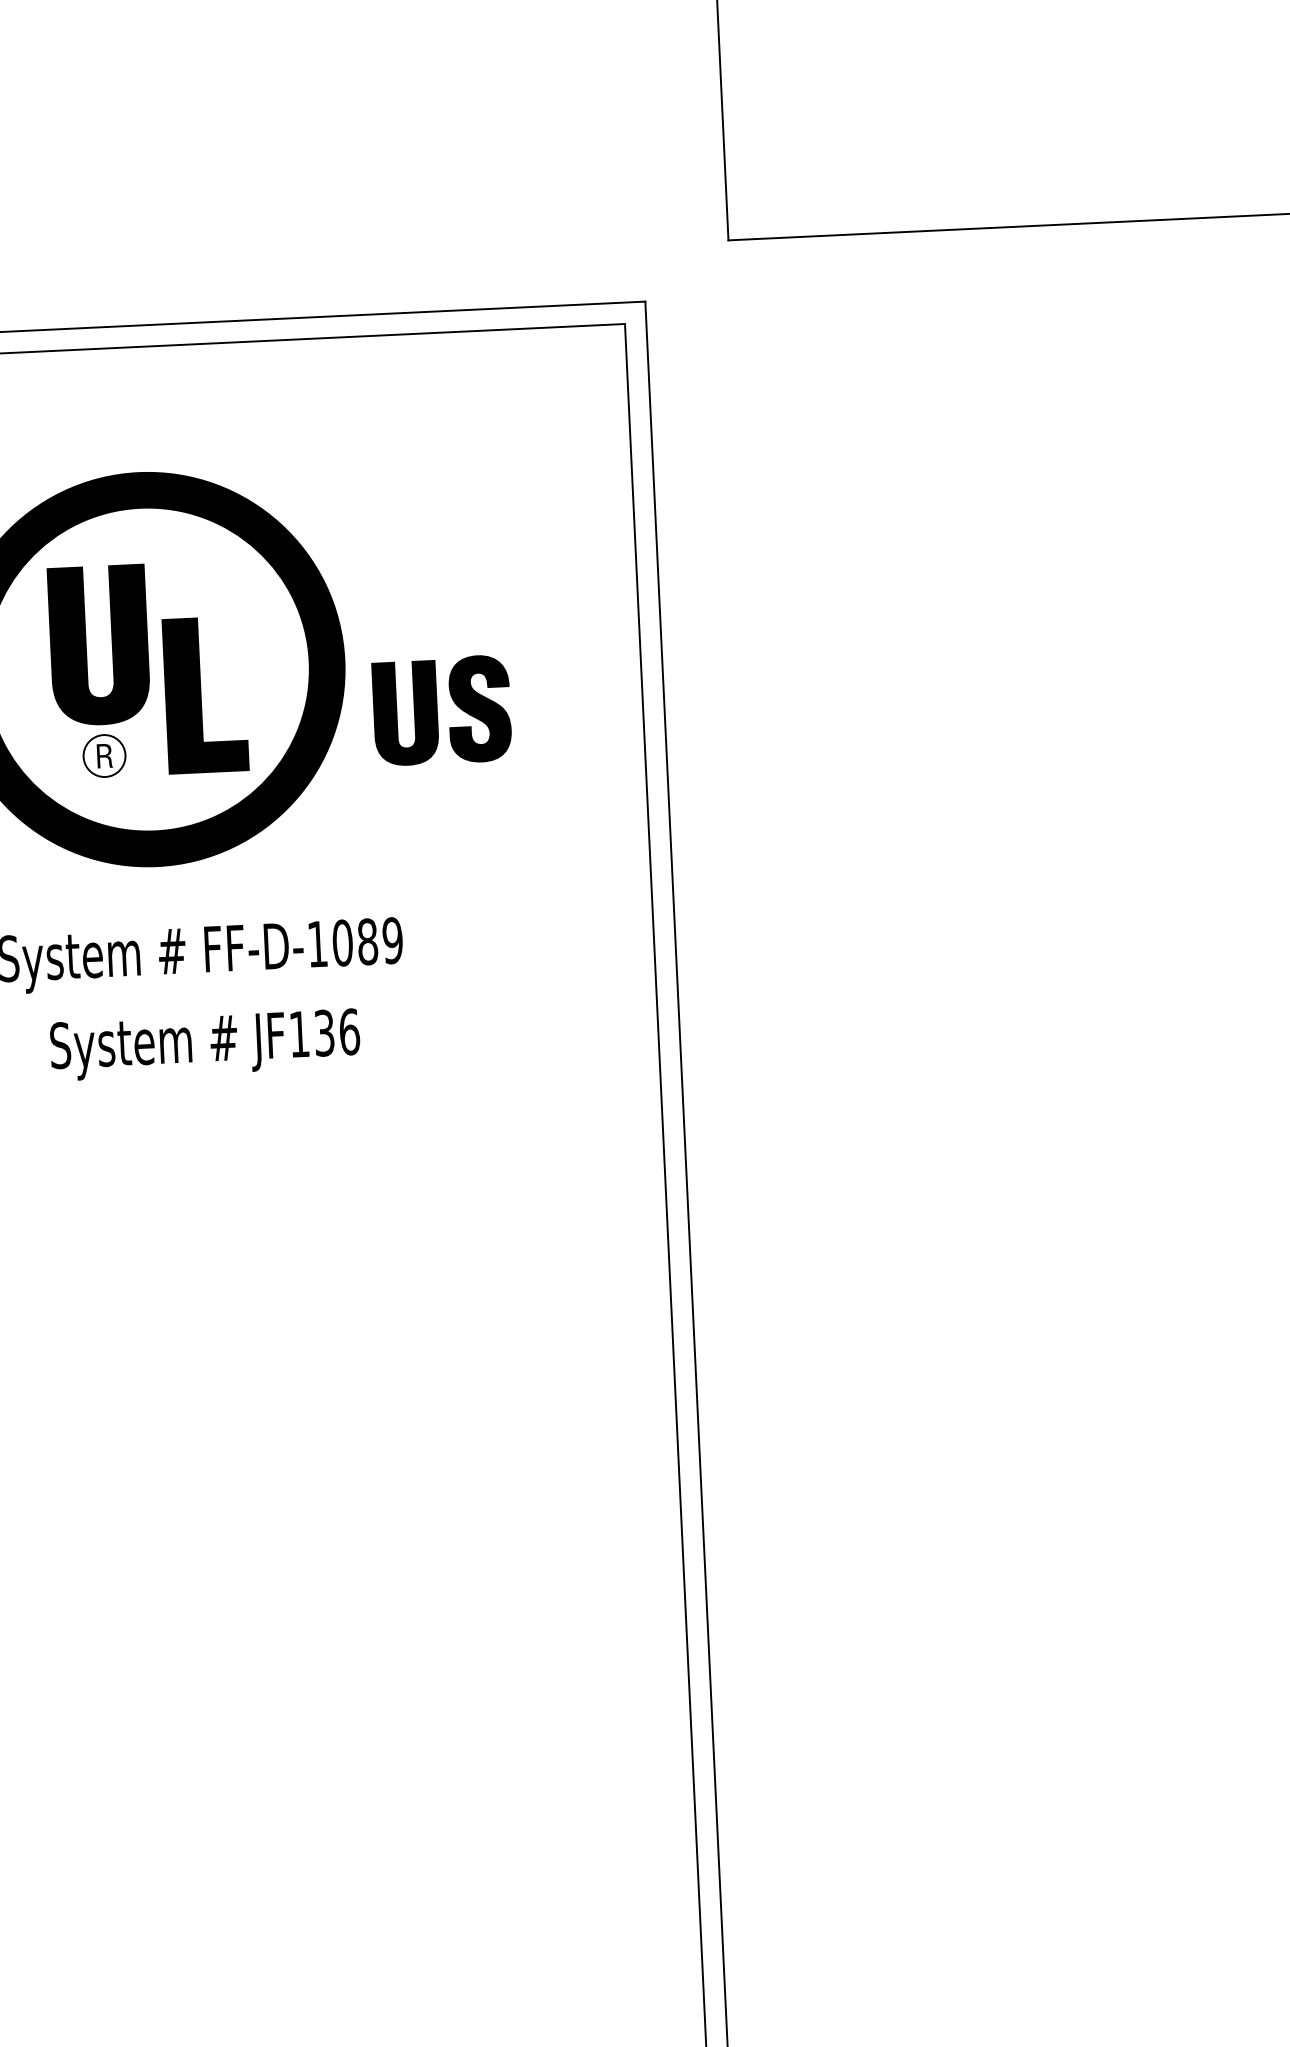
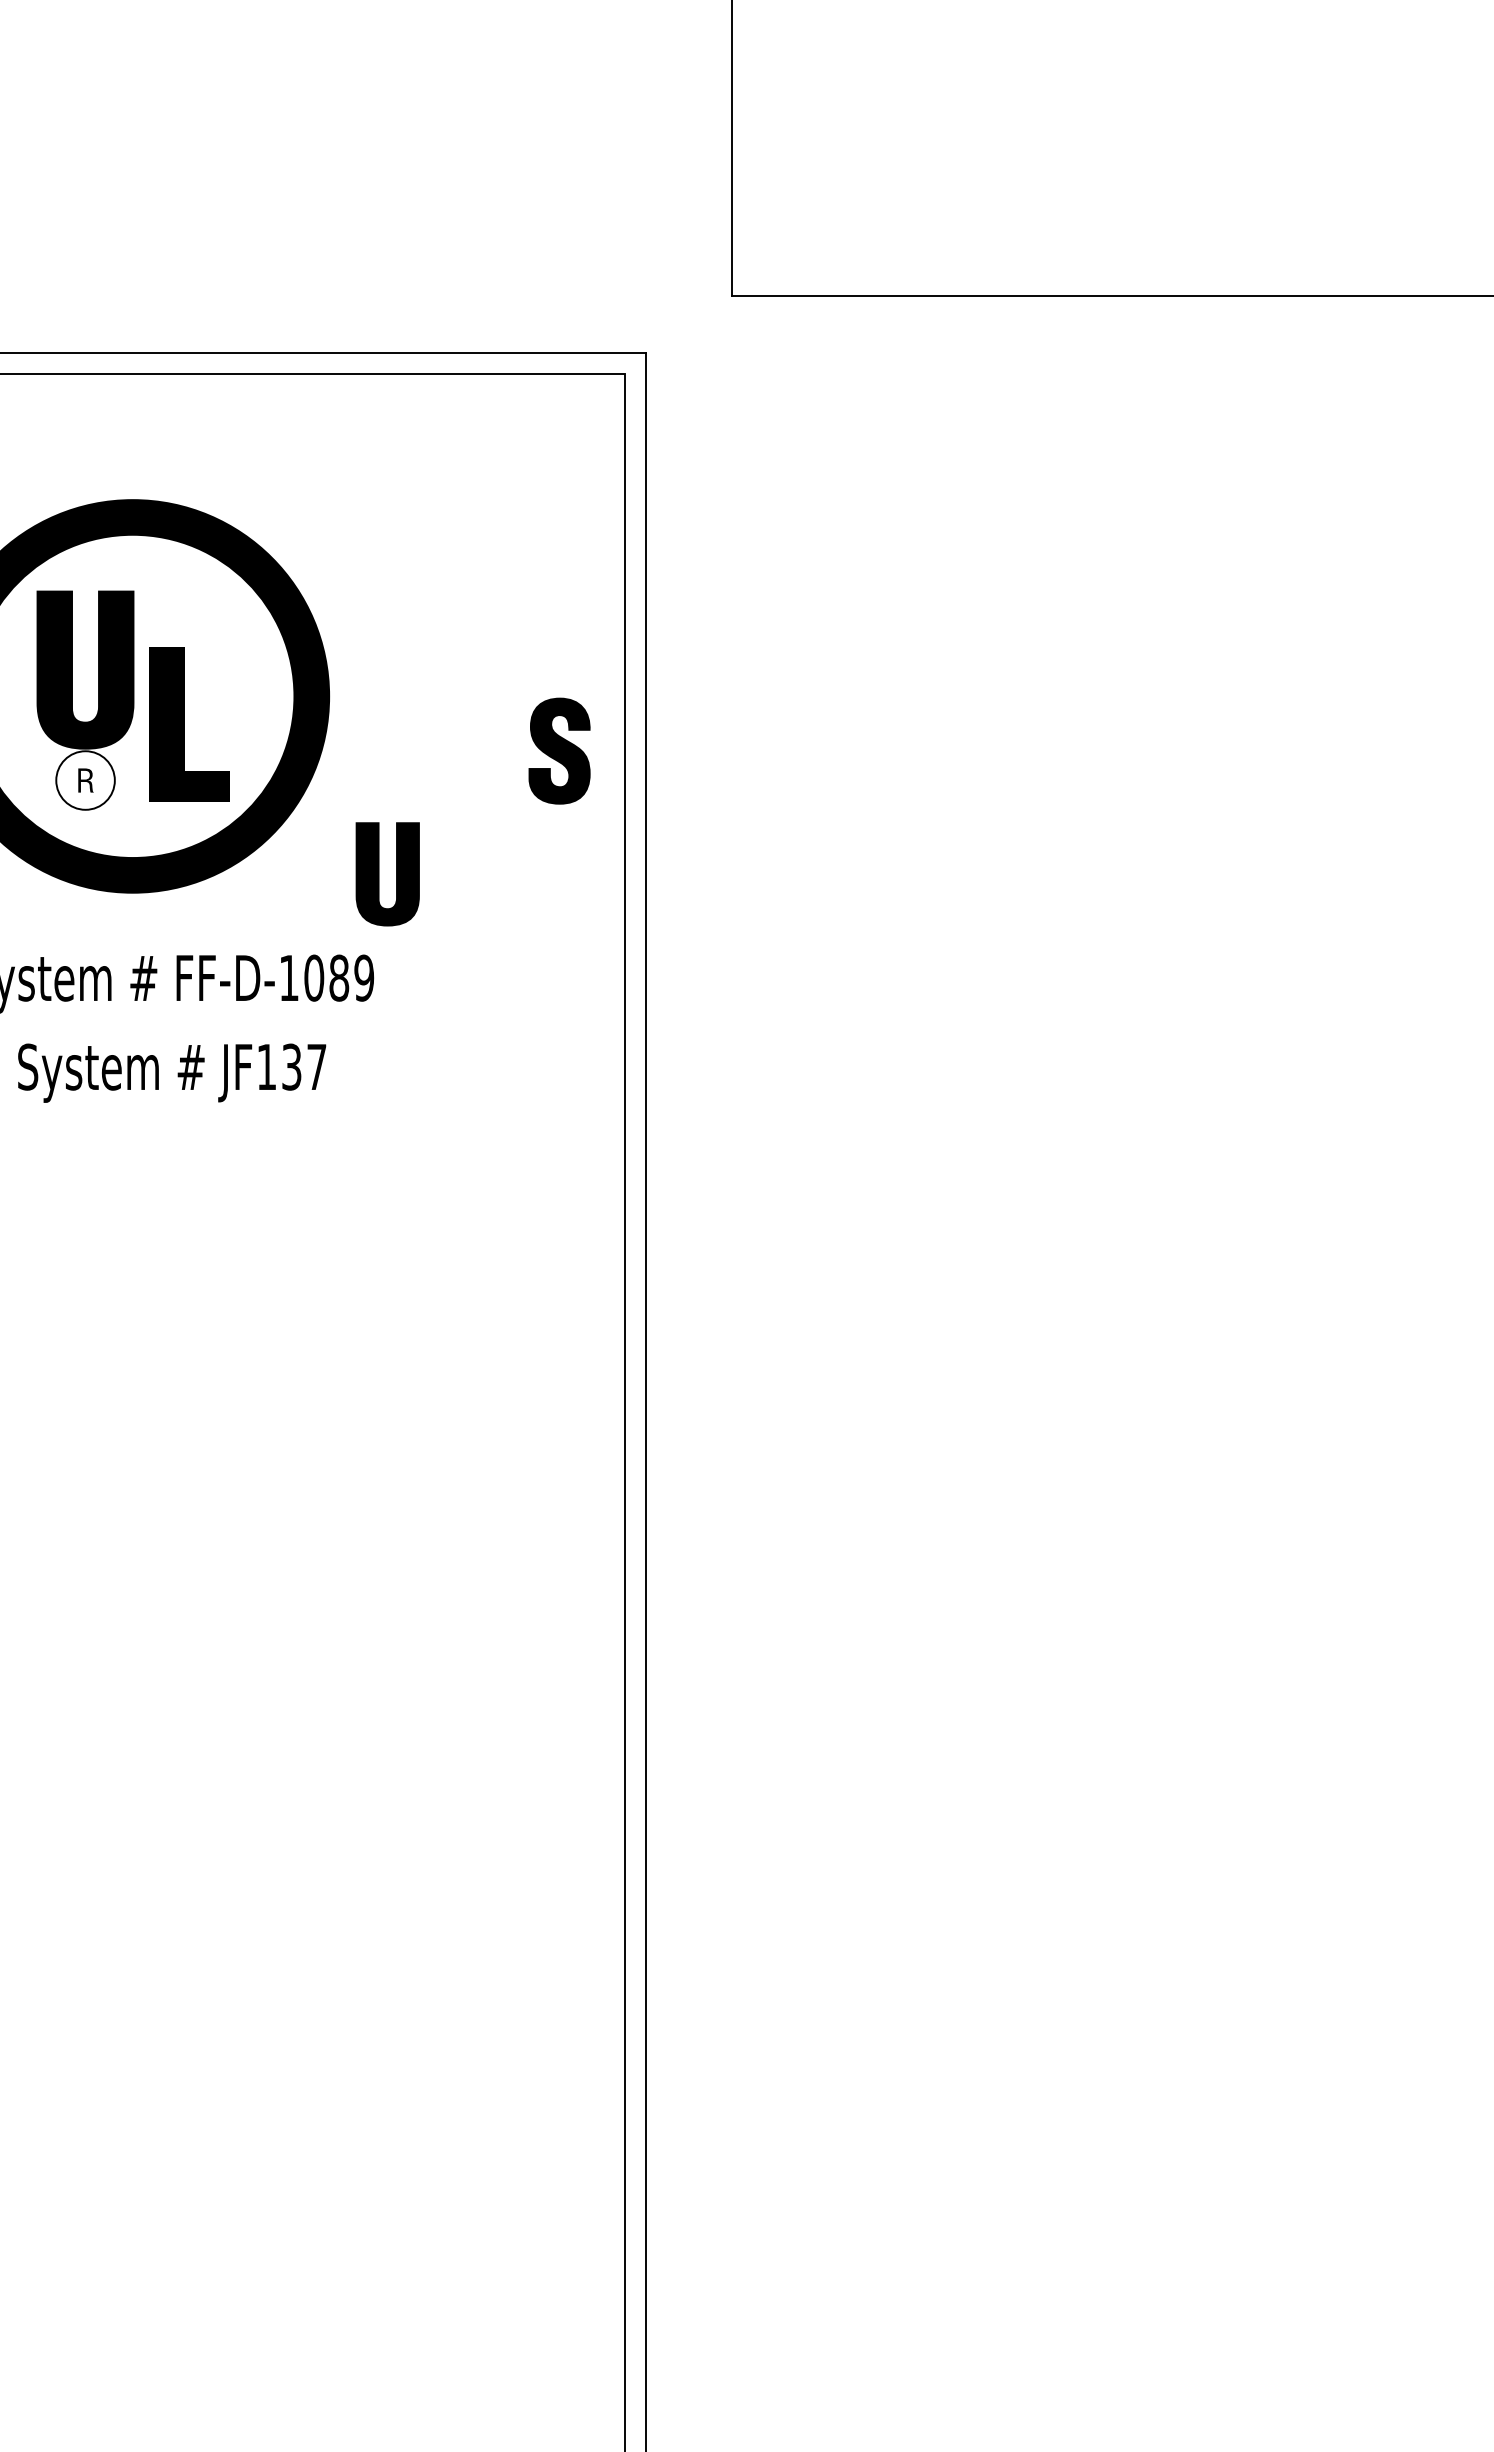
part: (479, 708) -> (559, 750), moved
part: (397, 714) -> (379, 874), moved
circle: (104, 756) -> (85, 780), size x1.4
text: (349, 1031) -> (316, 1066), JF136 -> JF137

